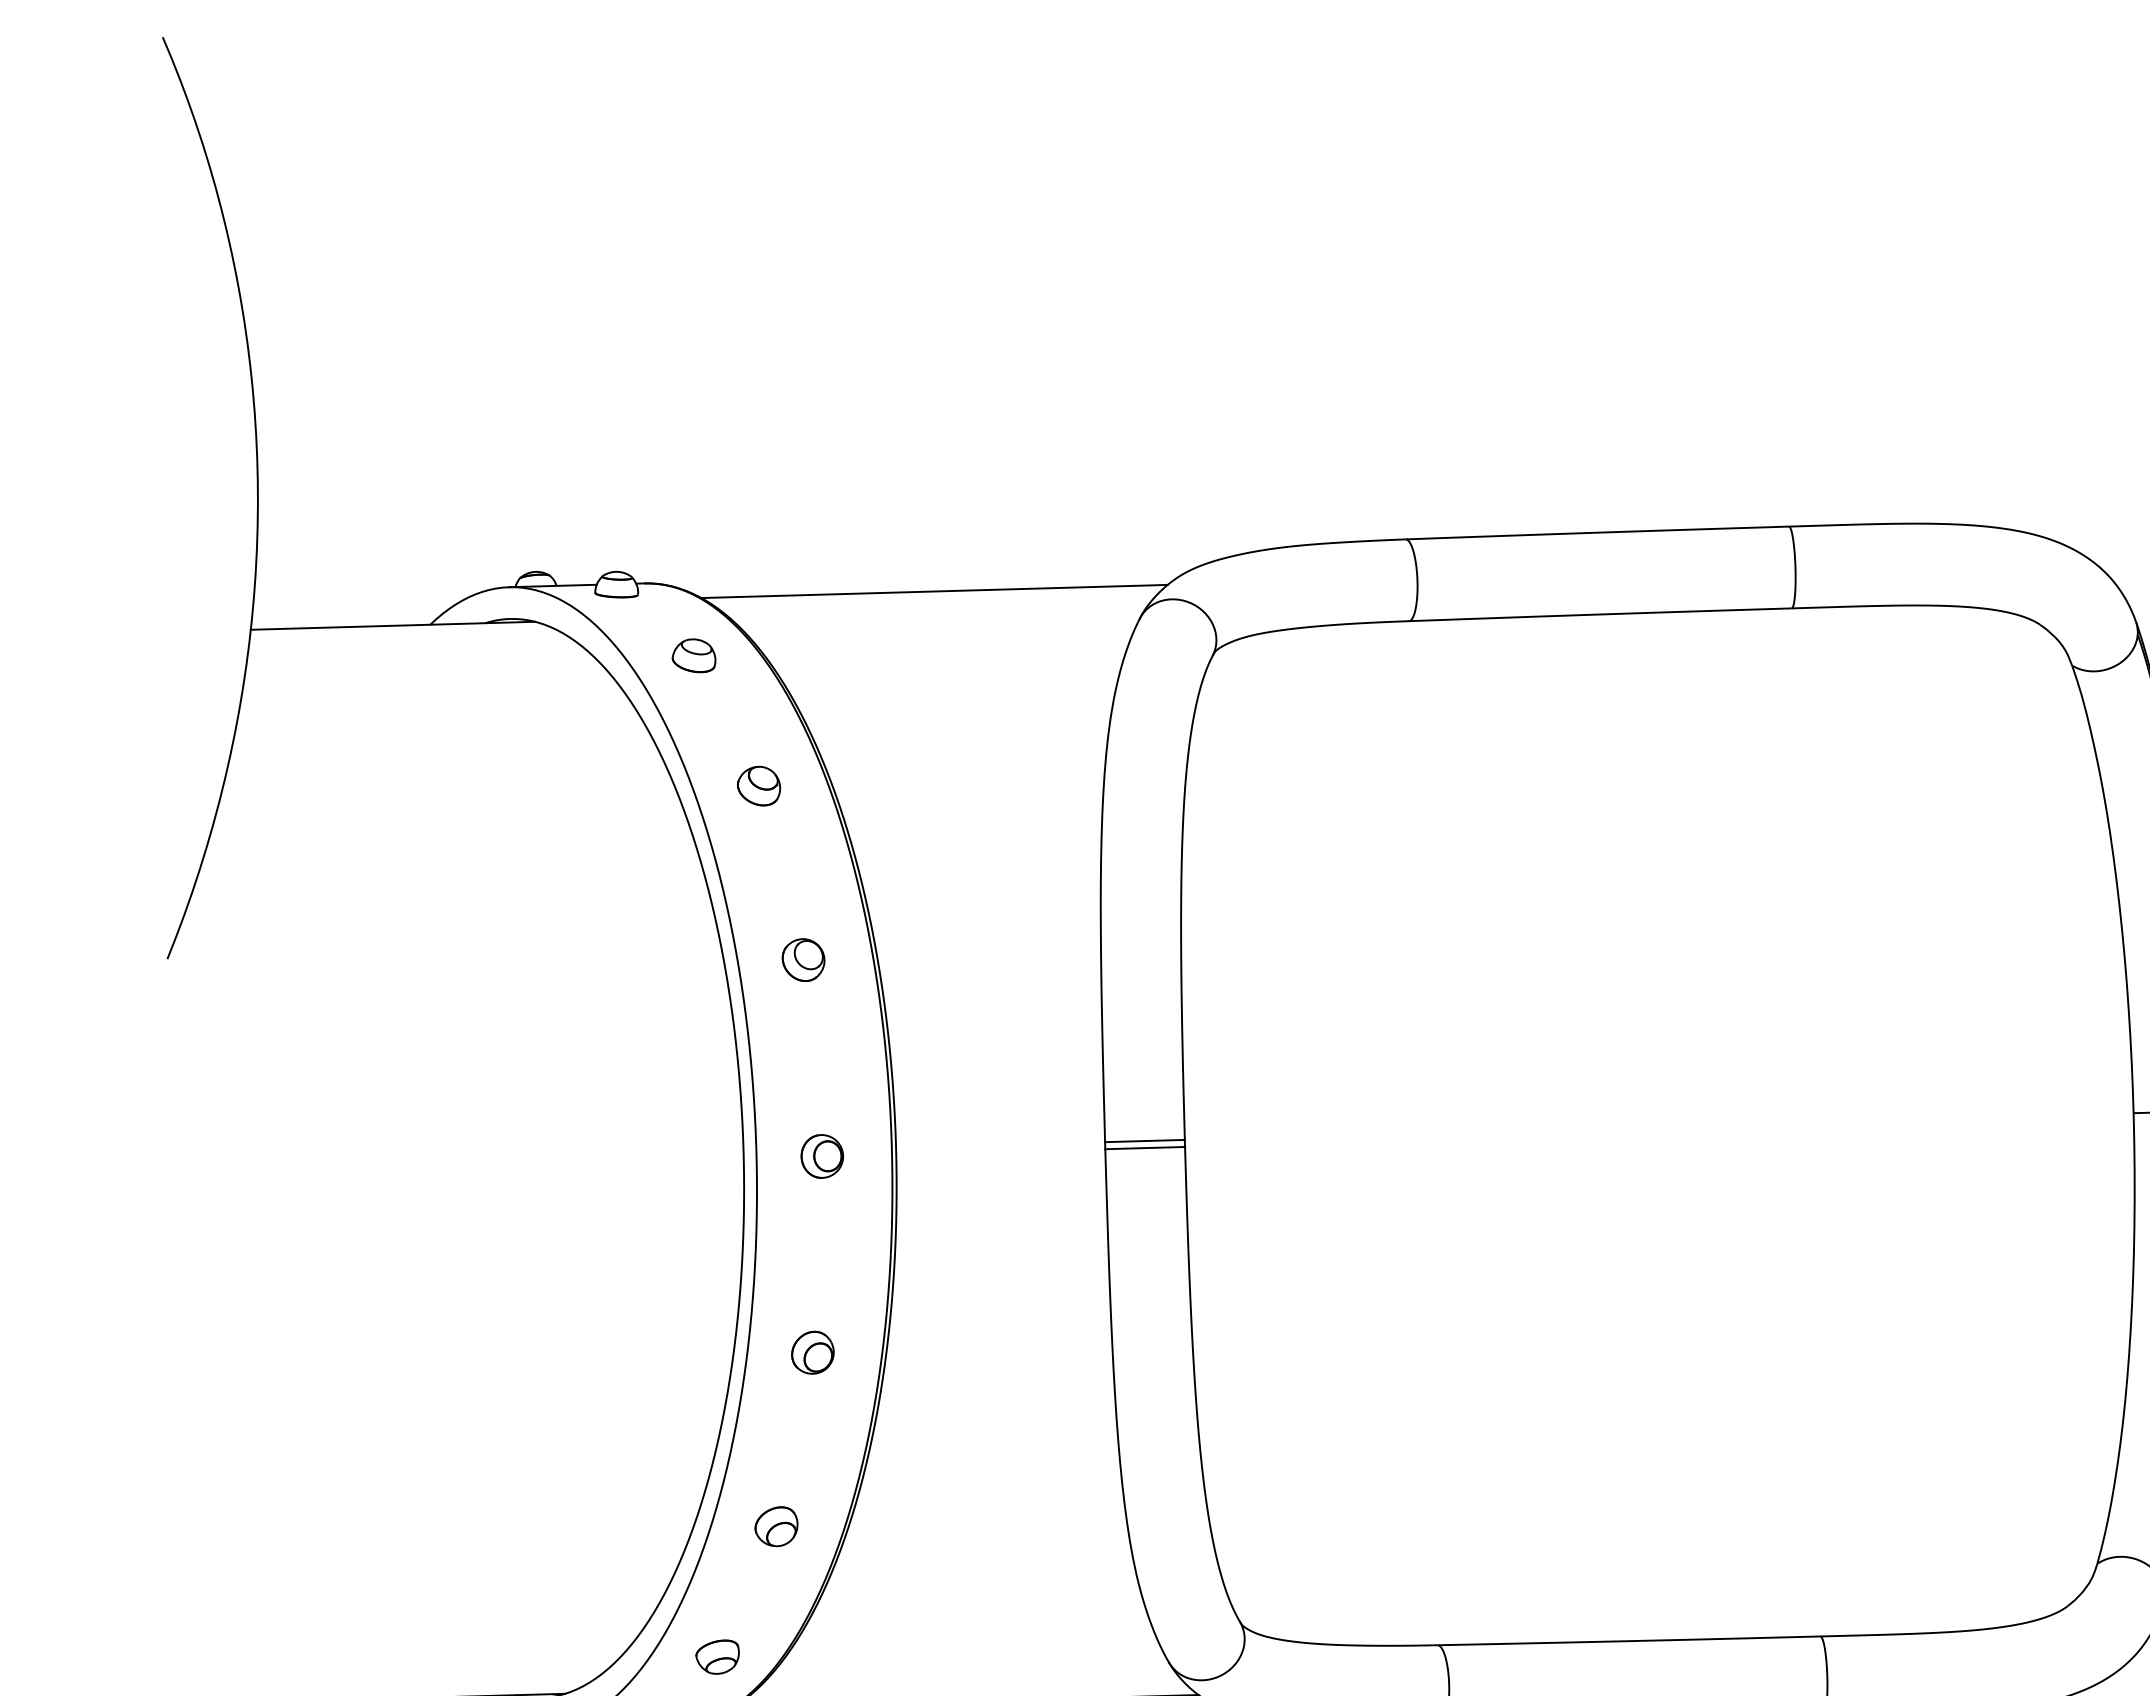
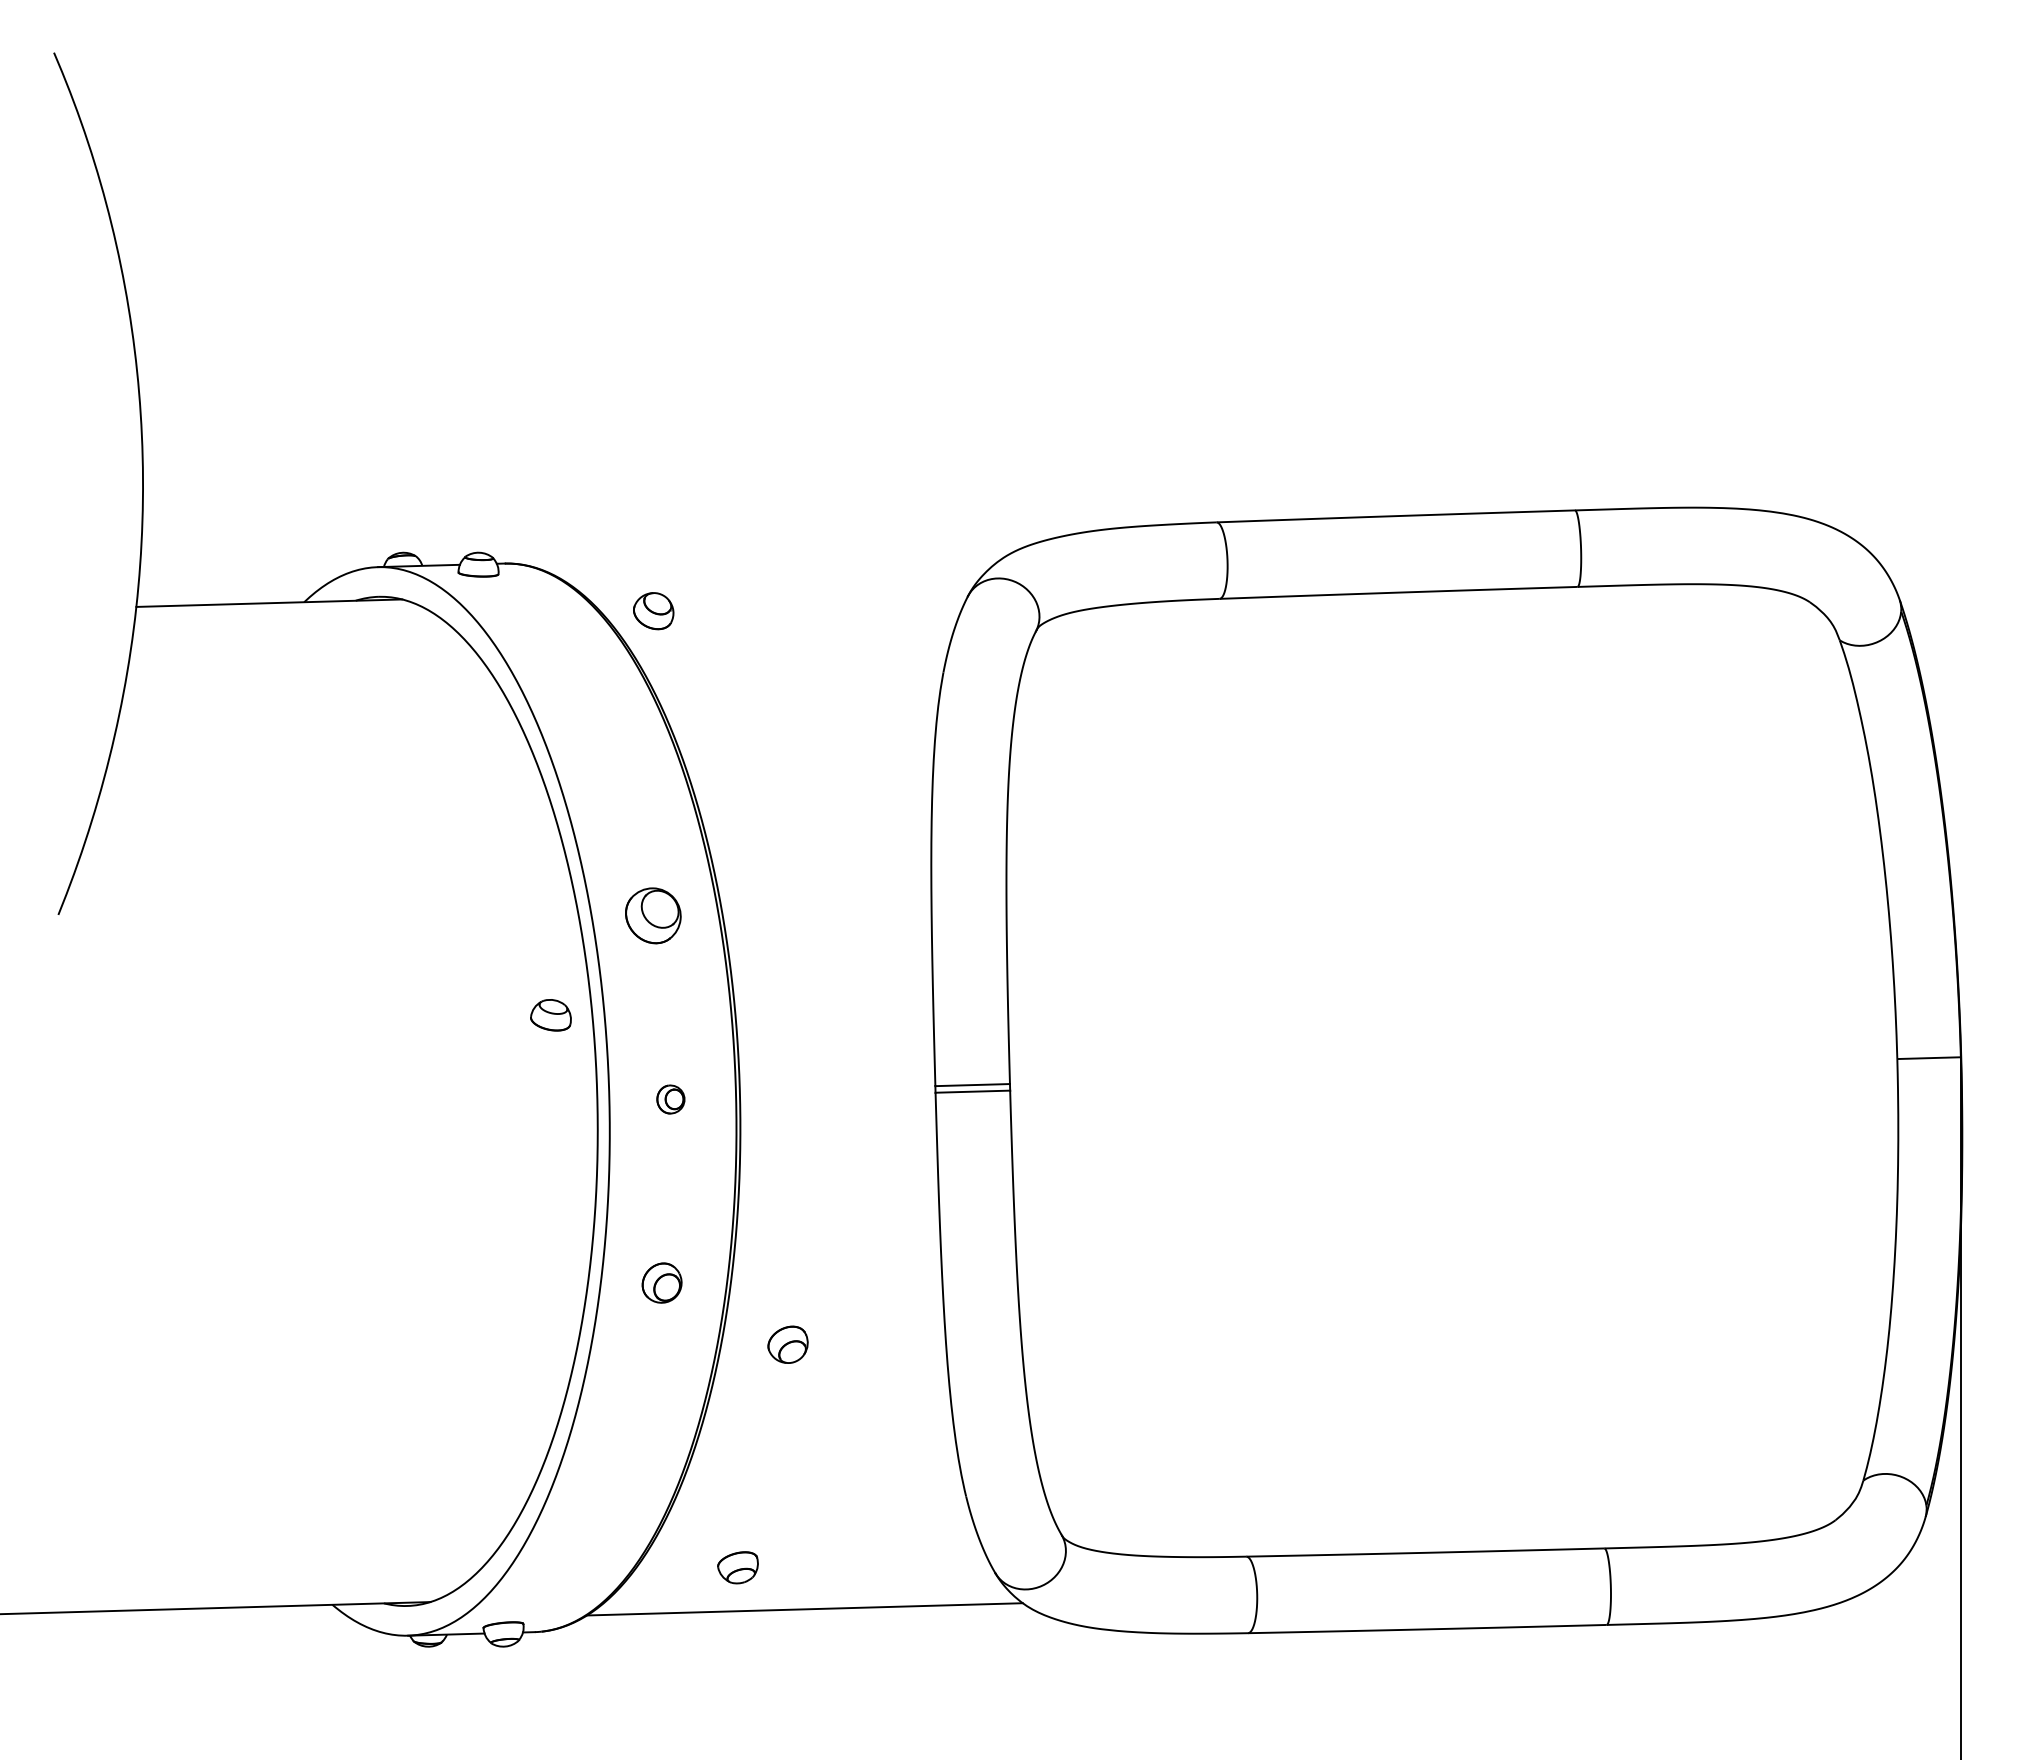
line: (934, 590) -> (775, 570), removed
part: (693, 656) -> (550, 1015), moved
part: (758, 786) -> (653, 611), moved
part: (803, 959) -> (653, 915), size x1.4
part: (821, 1156) -> (670, 1099), size x0.7
part: (775, 1526) -> (787, 1344), moved
part: (717, 1656) -> (737, 1567), moved

